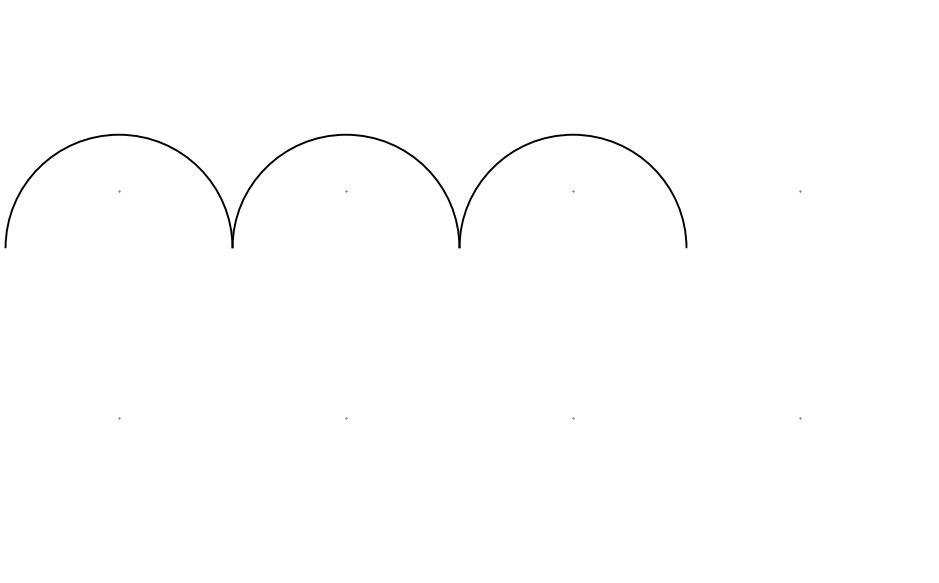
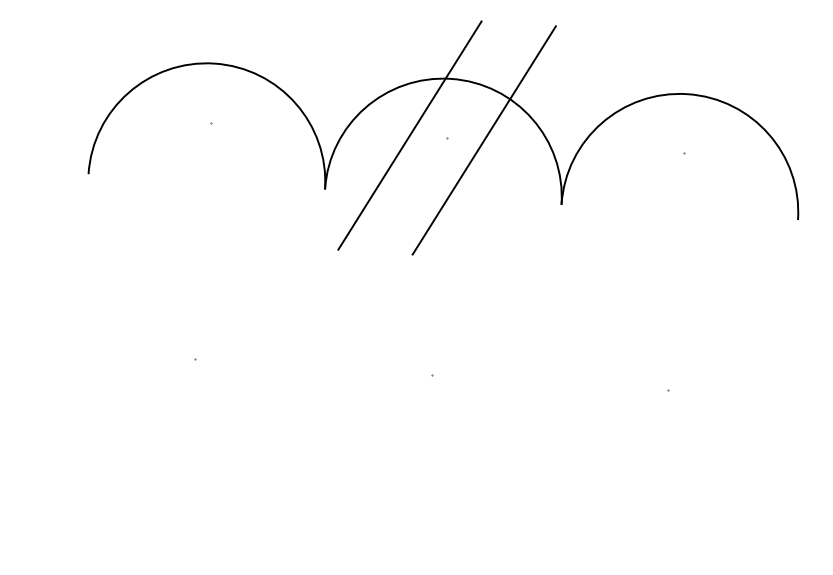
line: (309, 191) -> (409, 135), added
line: (381, 191) -> (484, 140), added

